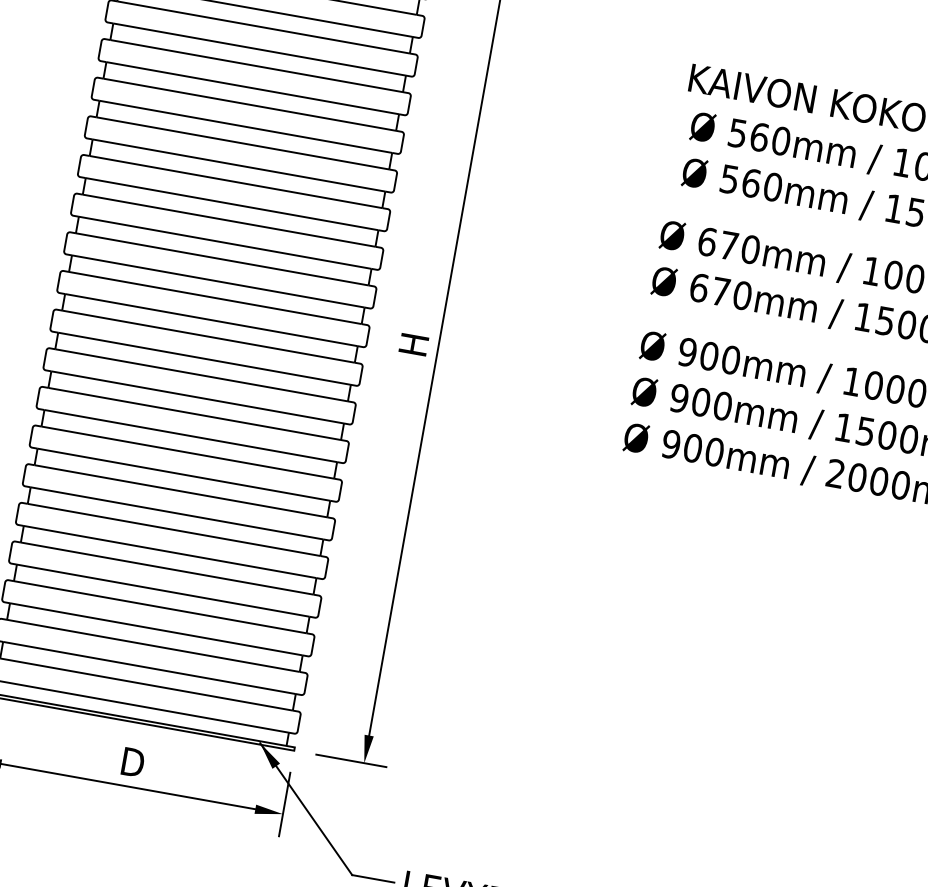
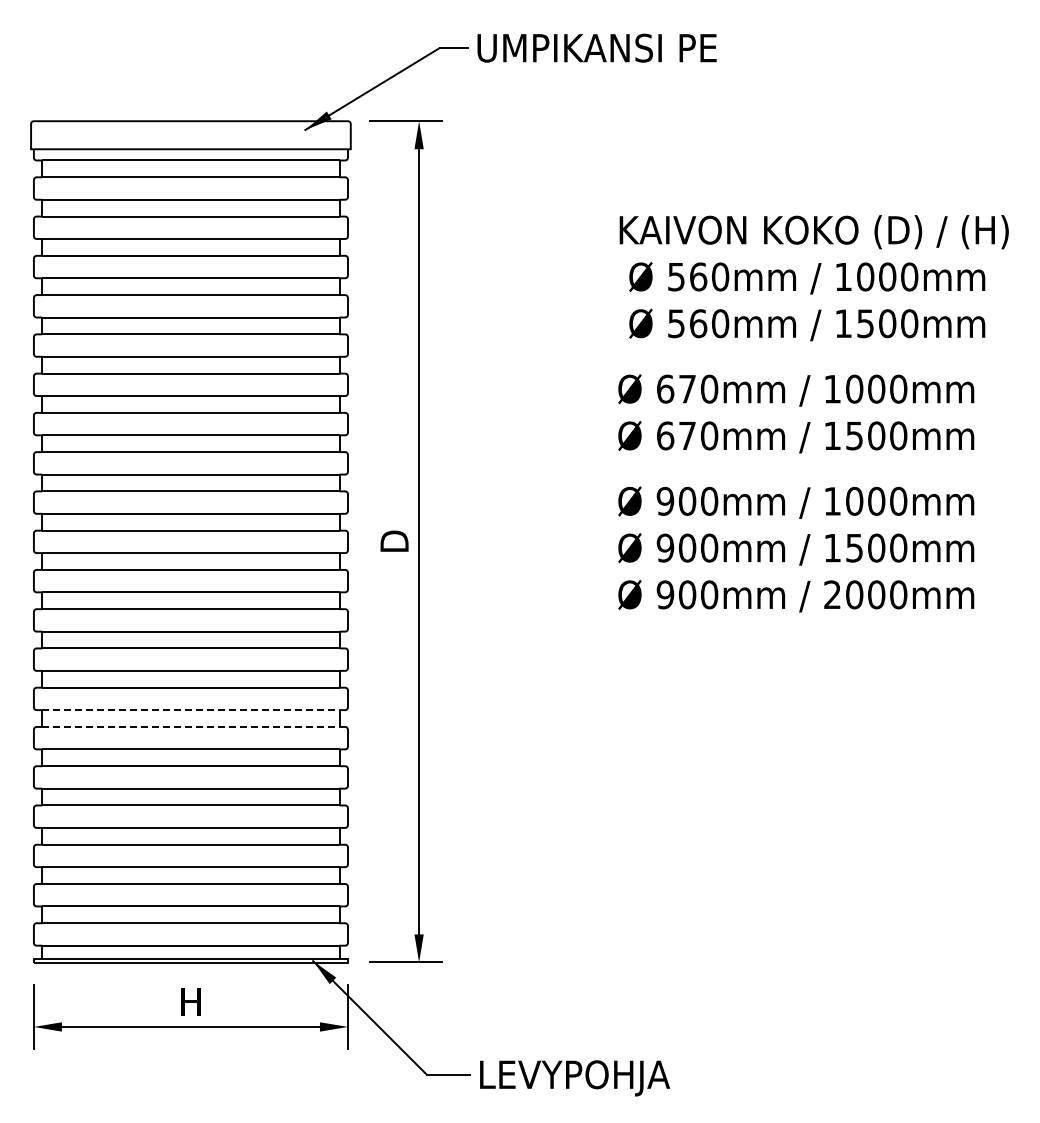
text: (414, 343) -> (394, 540), H -> D
line: (183, 474) -> (190, 710), solid -> dashed
line: (180, 490) -> (190, 726), solid -> dashed
text: (133, 762) -> (191, 1002), D -> H

